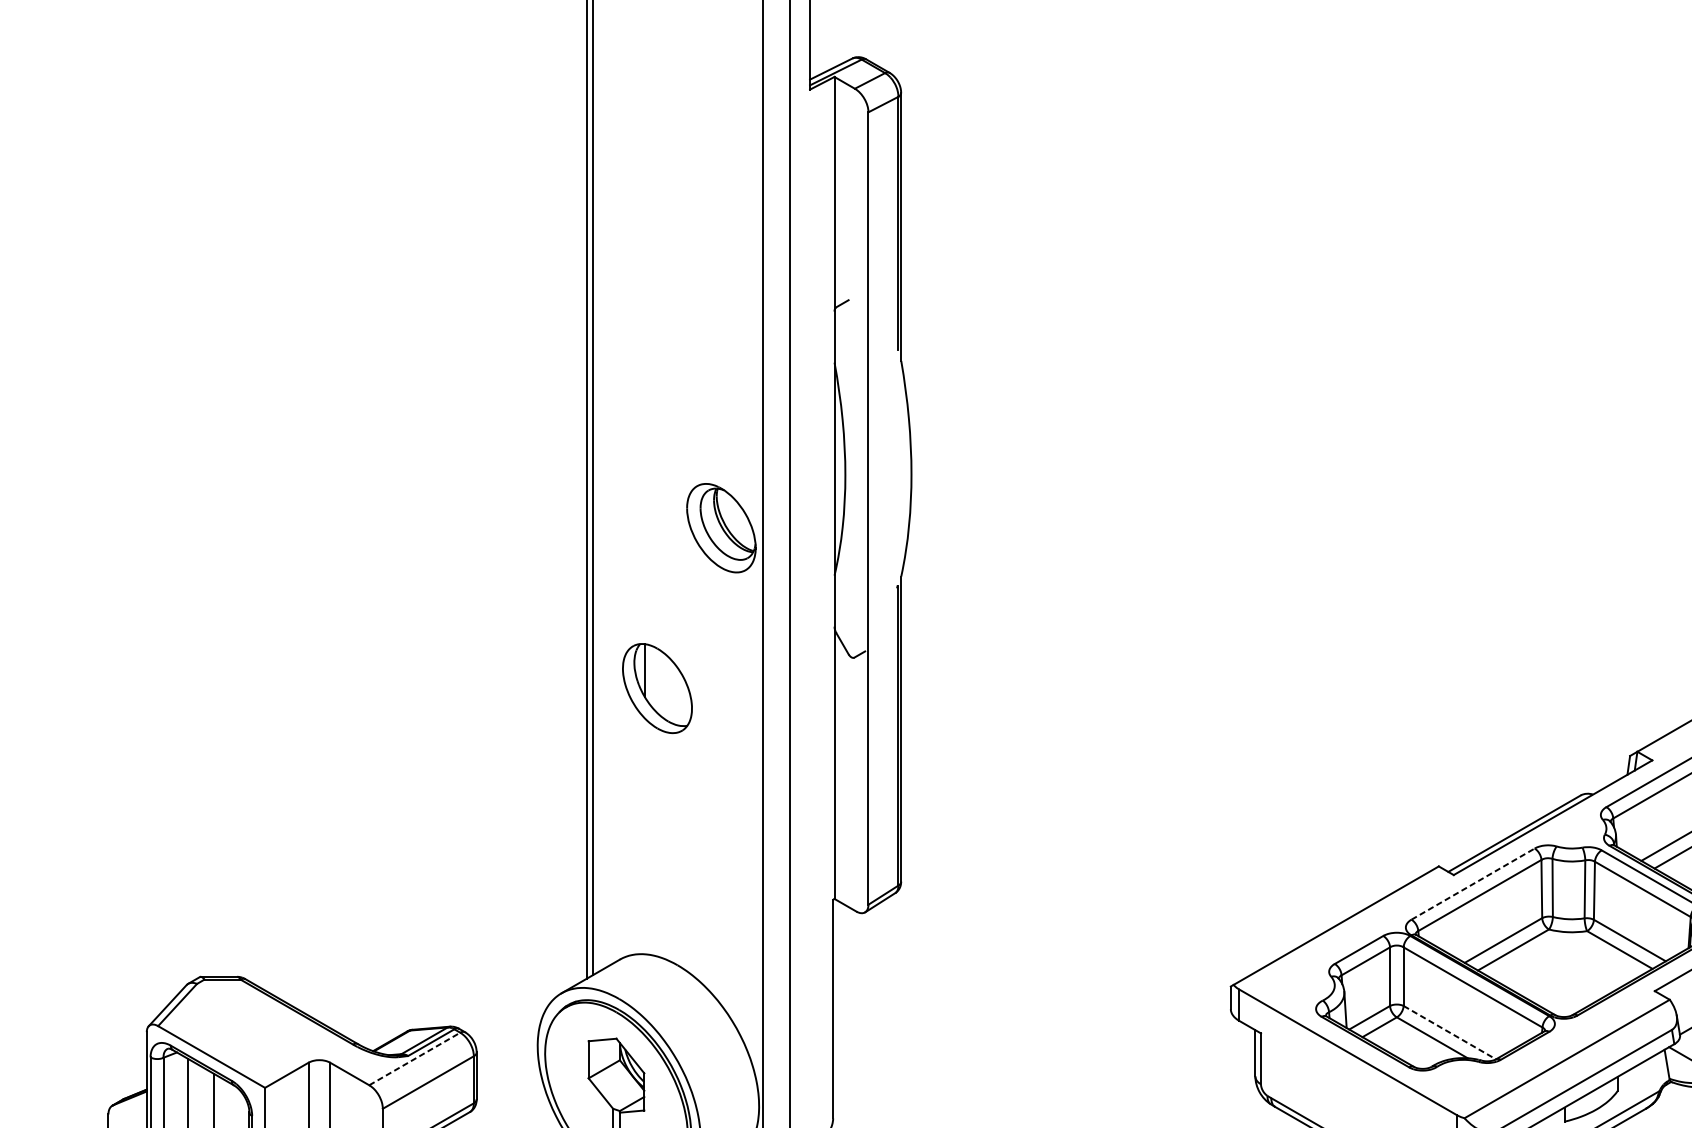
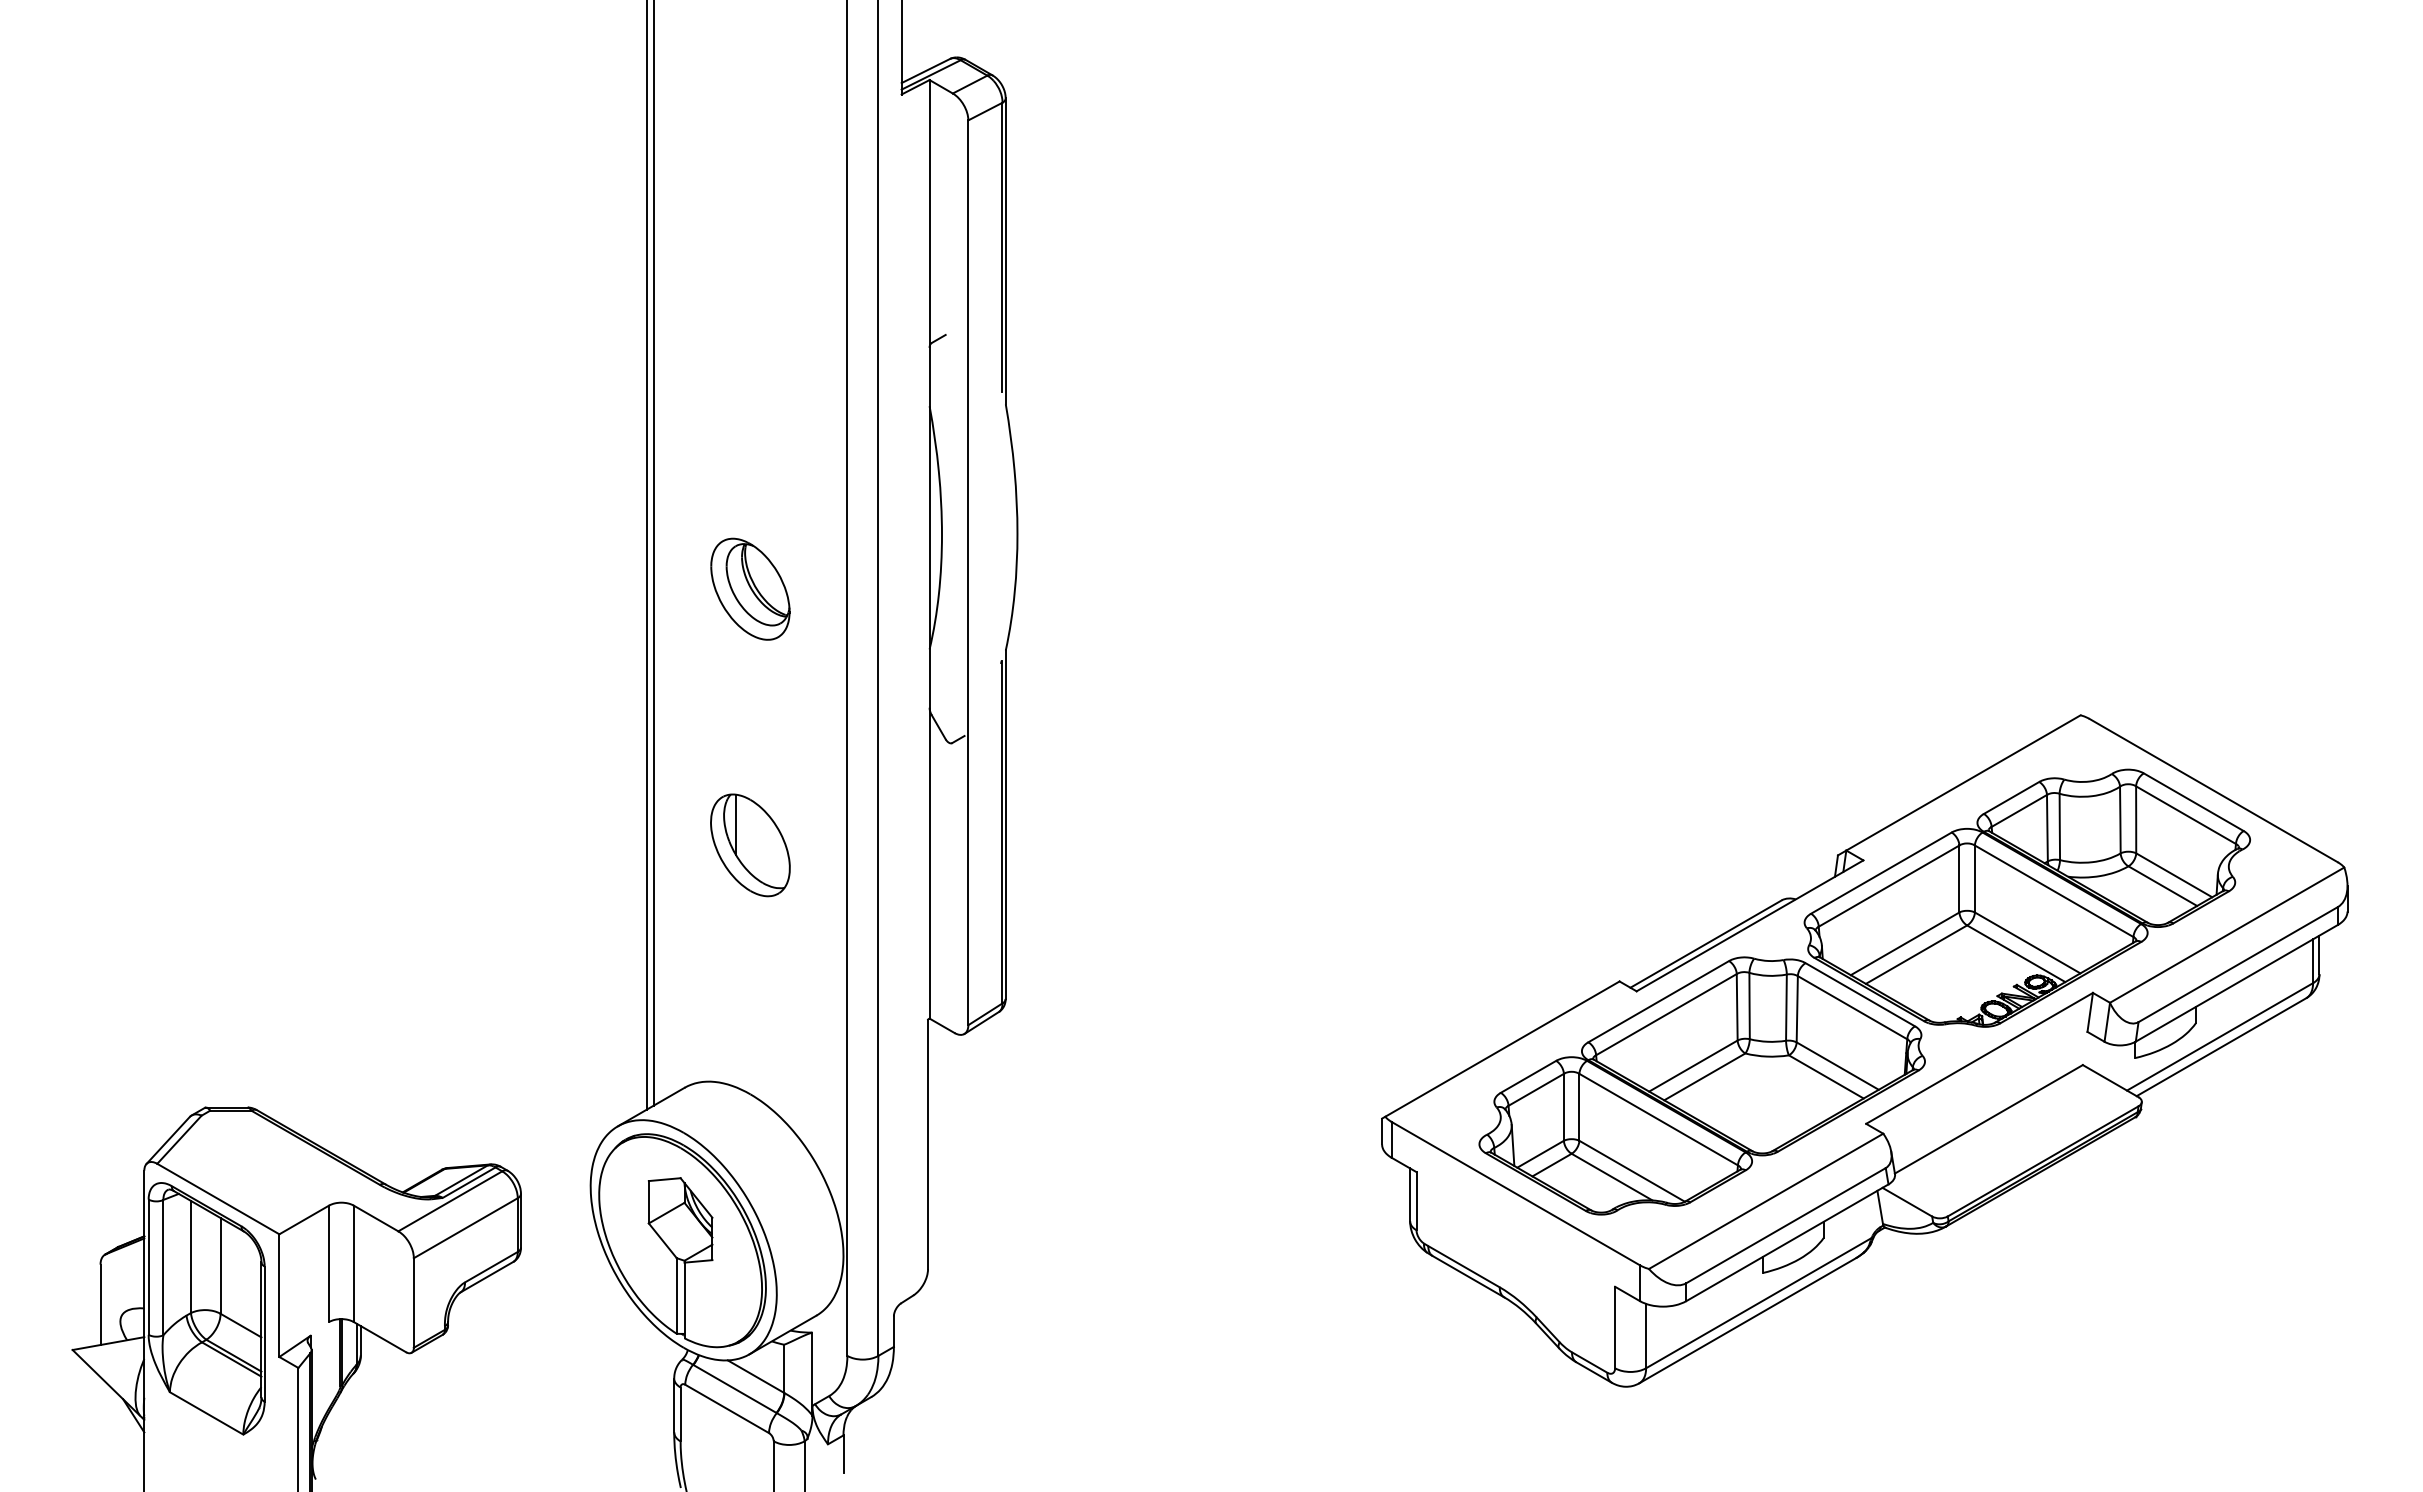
part: (721, 527) -> (750, 588), moved
part: (657, 688) -> (750, 845), moved
line: (1473, 883) -> (1659, 1001), dashed -> solid
line: (1450, 1032) -> (1632, 1171), dashed -> solid
line: (414, 1059) -> (450, 1201), dashed -> solid

